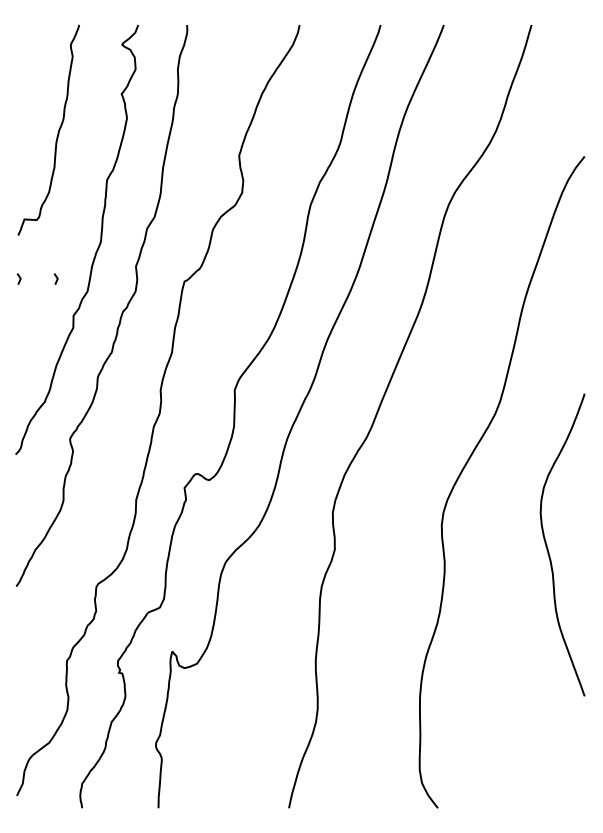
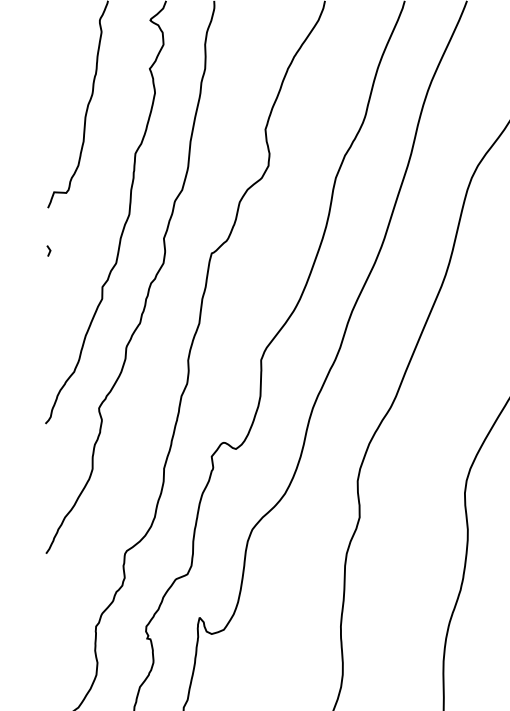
line: (55, 277) -> (84, 249), removed

